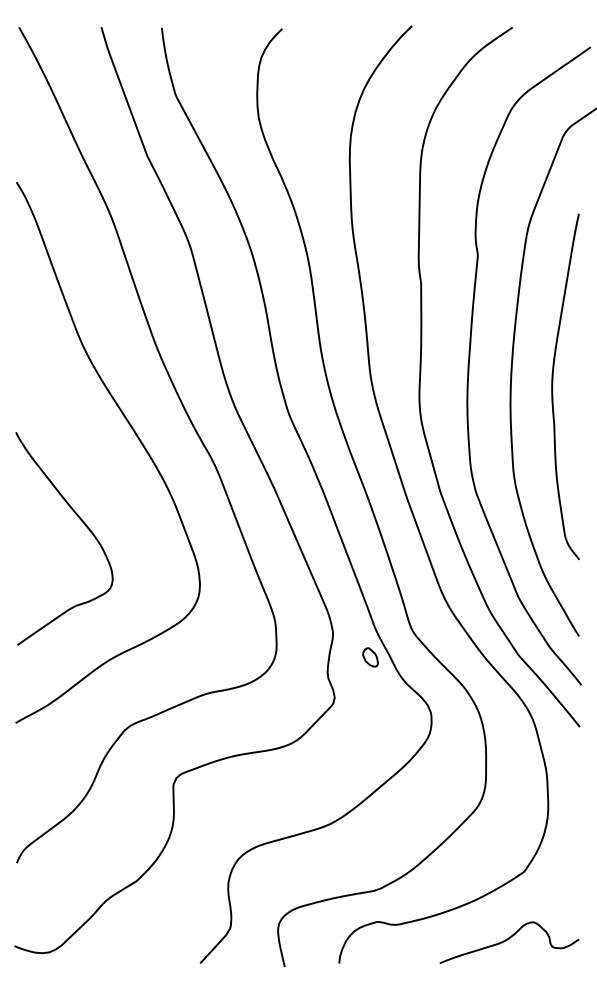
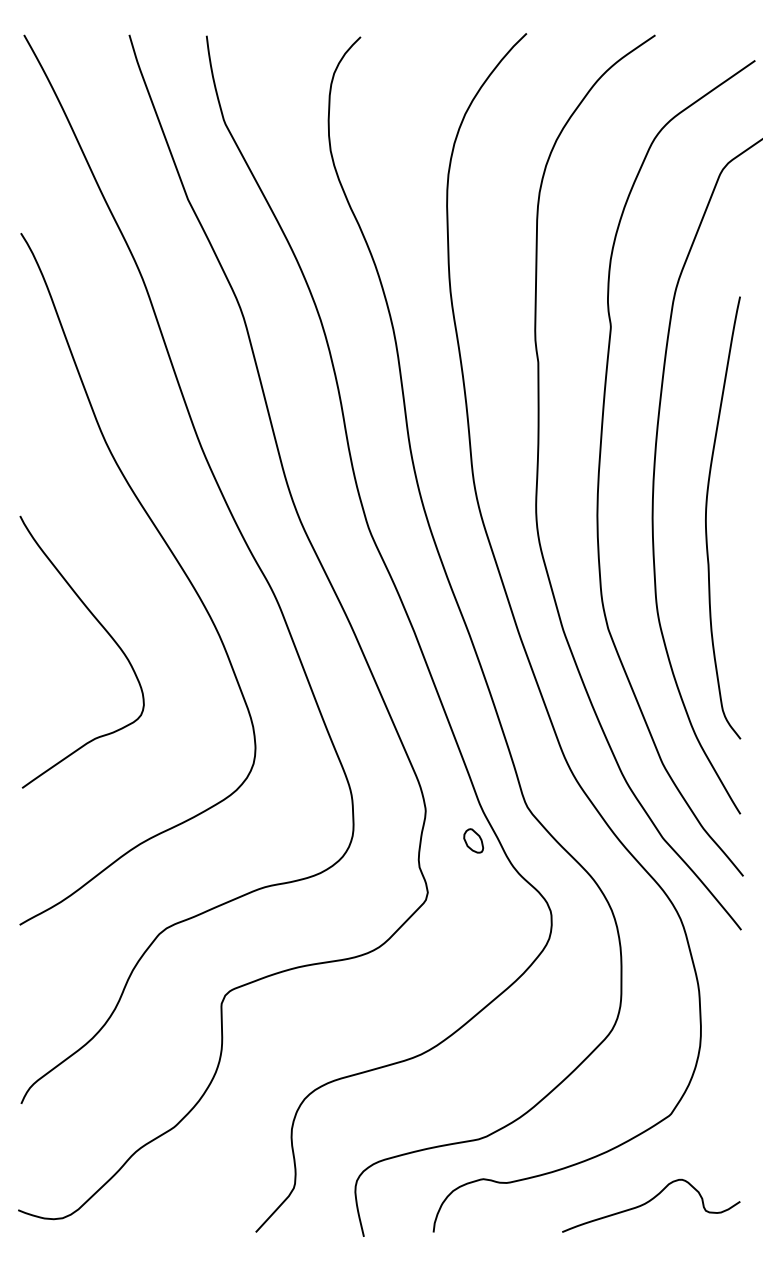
curve: (553, 386) -> (707, 517), moved
curve: (84, 525) -> (107, 635), moved

